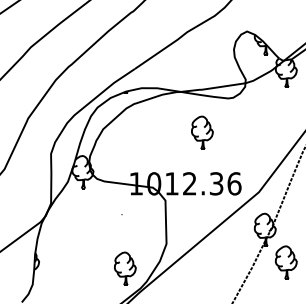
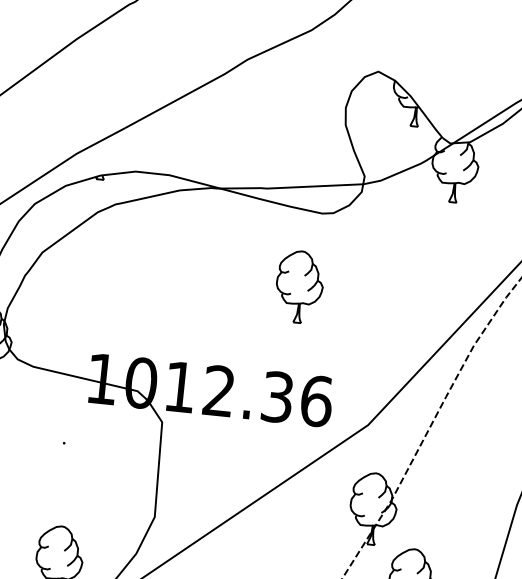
part: (202, 132) -> (299, 286), moved

